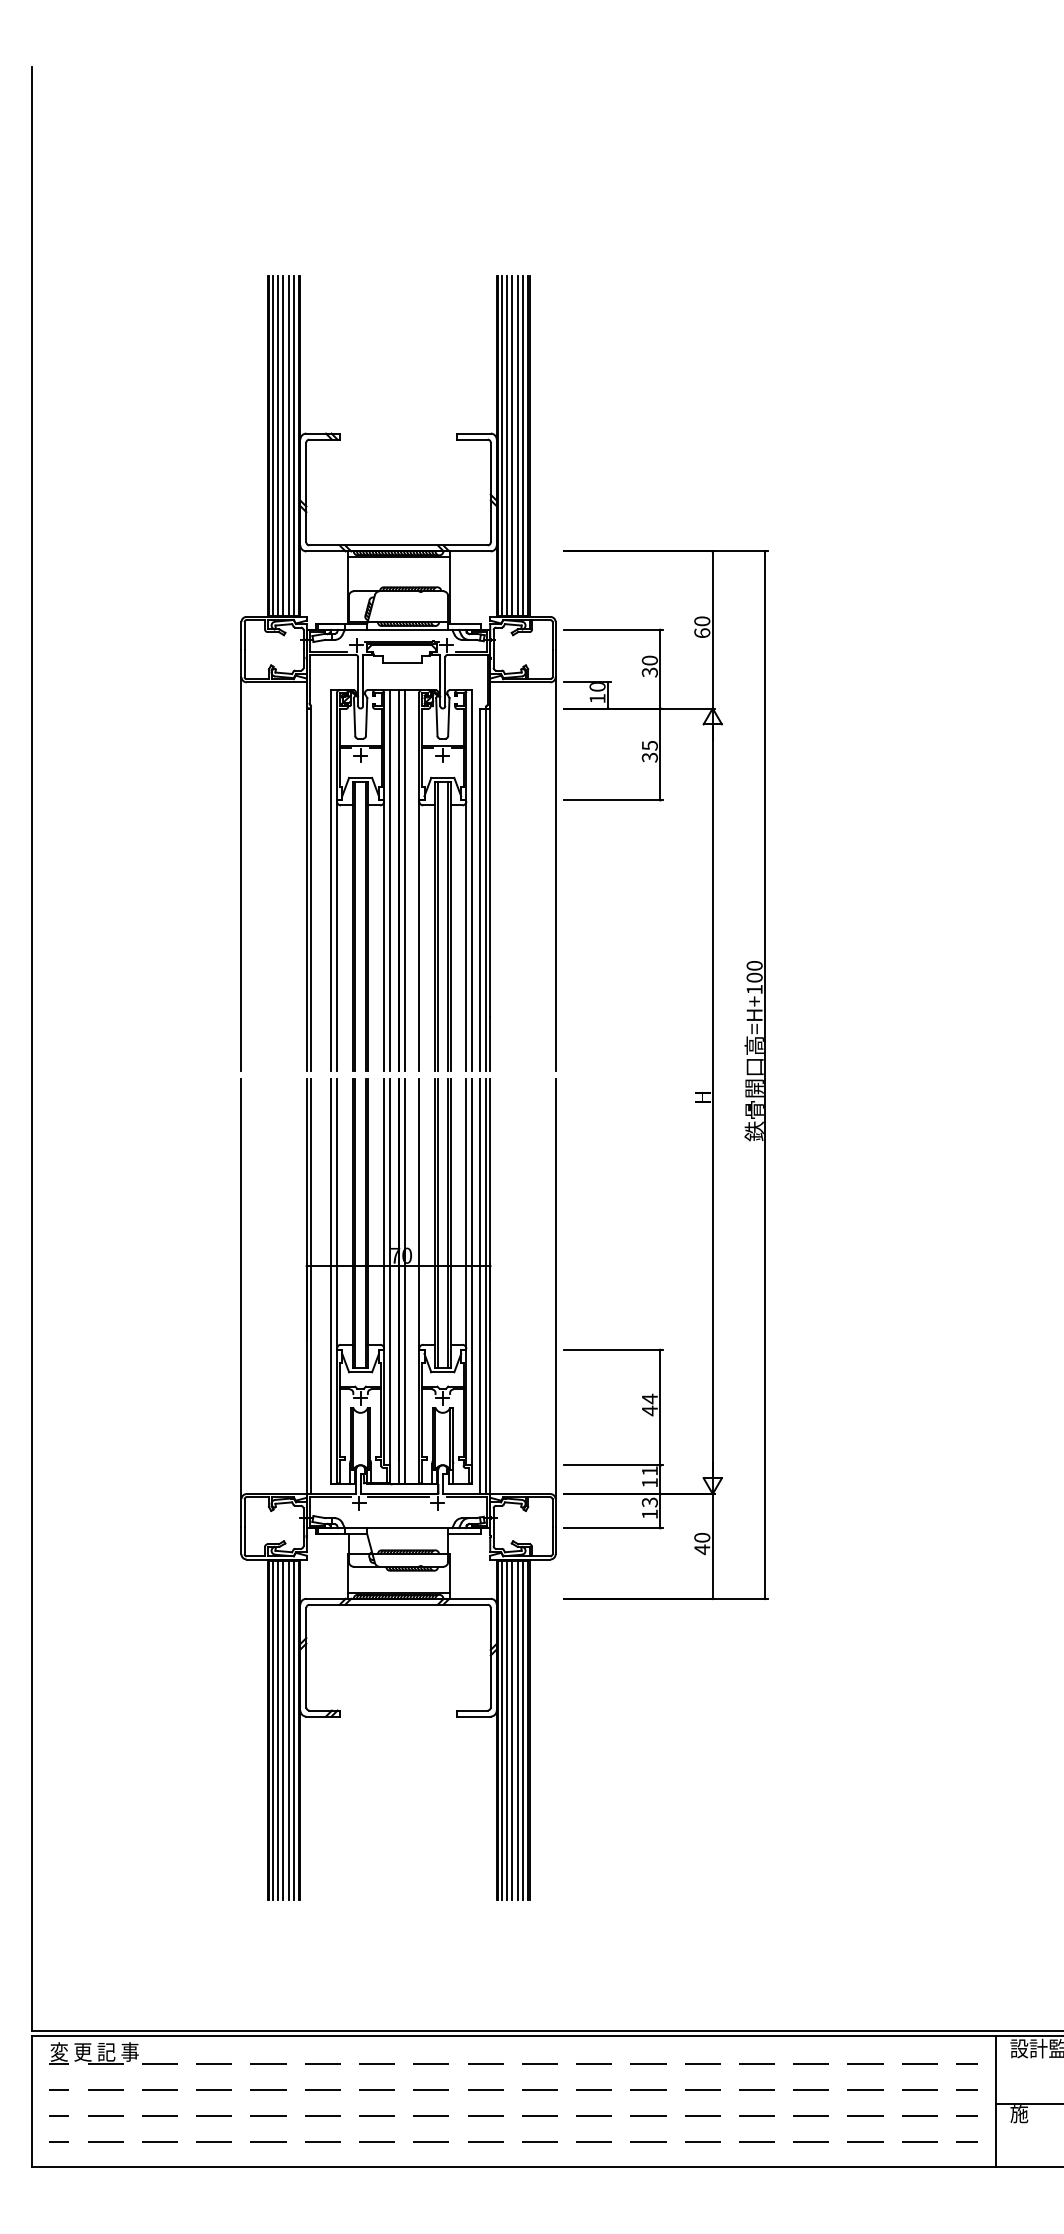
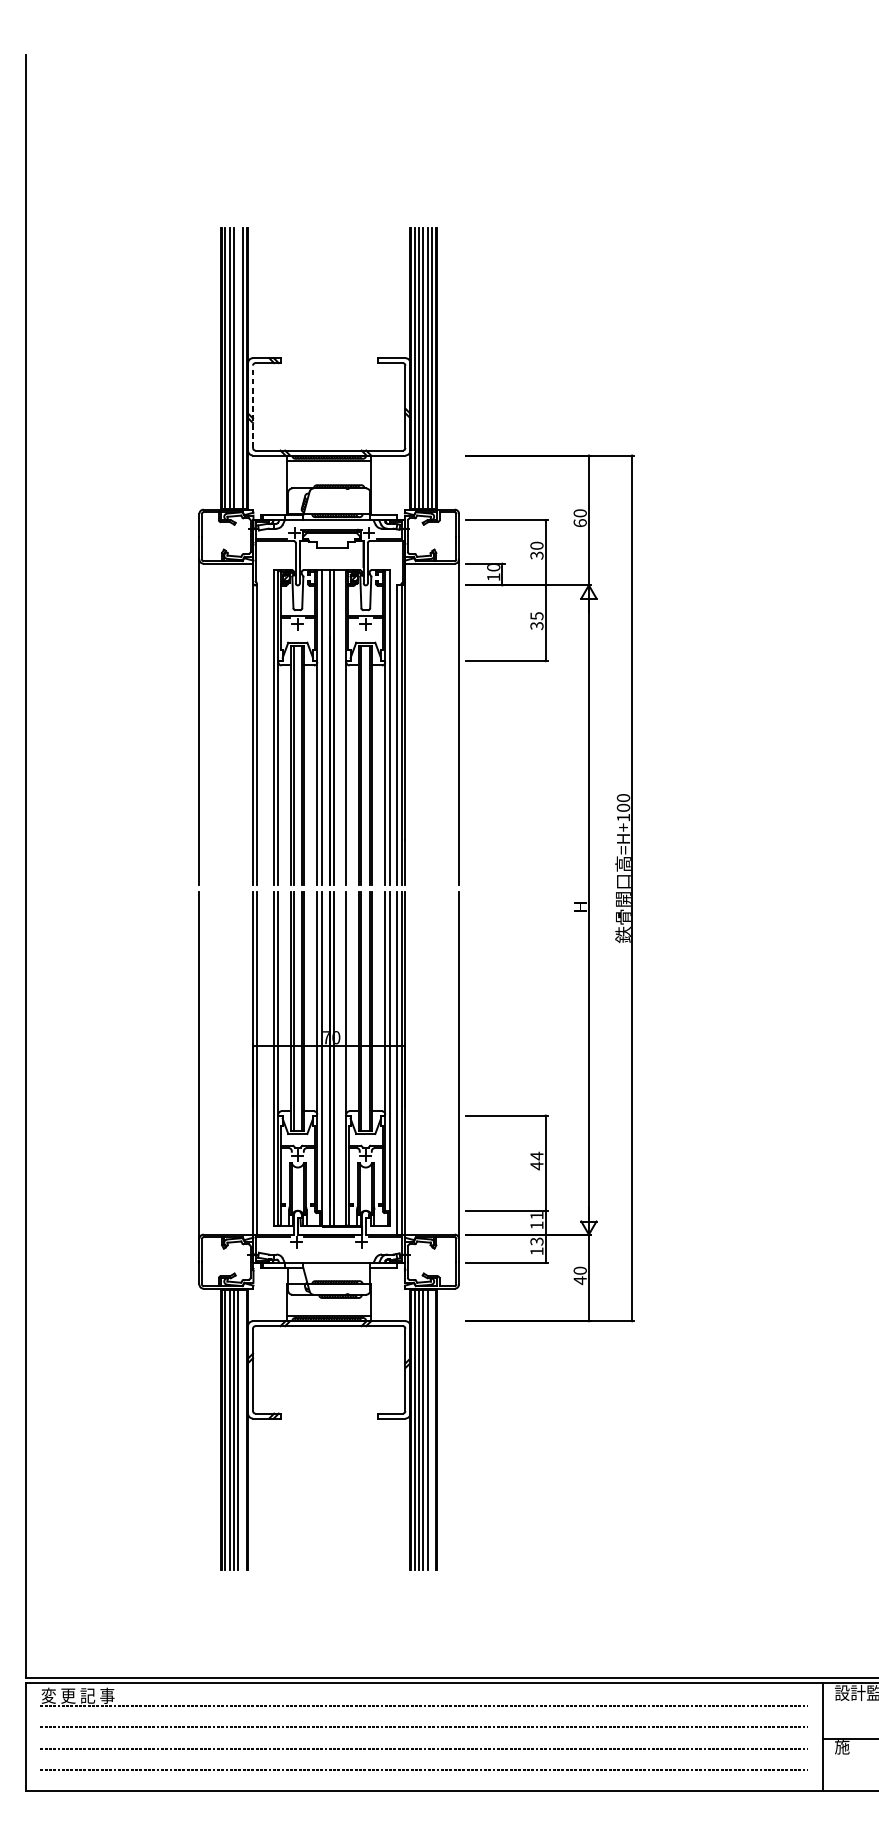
line: (288, 445) -> (238, 368), removed
line: (306, 492) -> (253, 406), solid -> dashed
line: (293, 1729) -> (242, 1429), removed
line: (522, 1729) -> (431, 1429), removed

